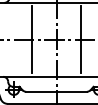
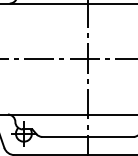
line: (31, 39) -> (50, 58), removed
line: (81, 39) -> (125, 58), removed

